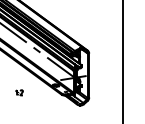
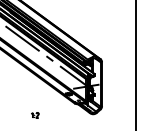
part: (19, 92) -> (35, 115), moved

